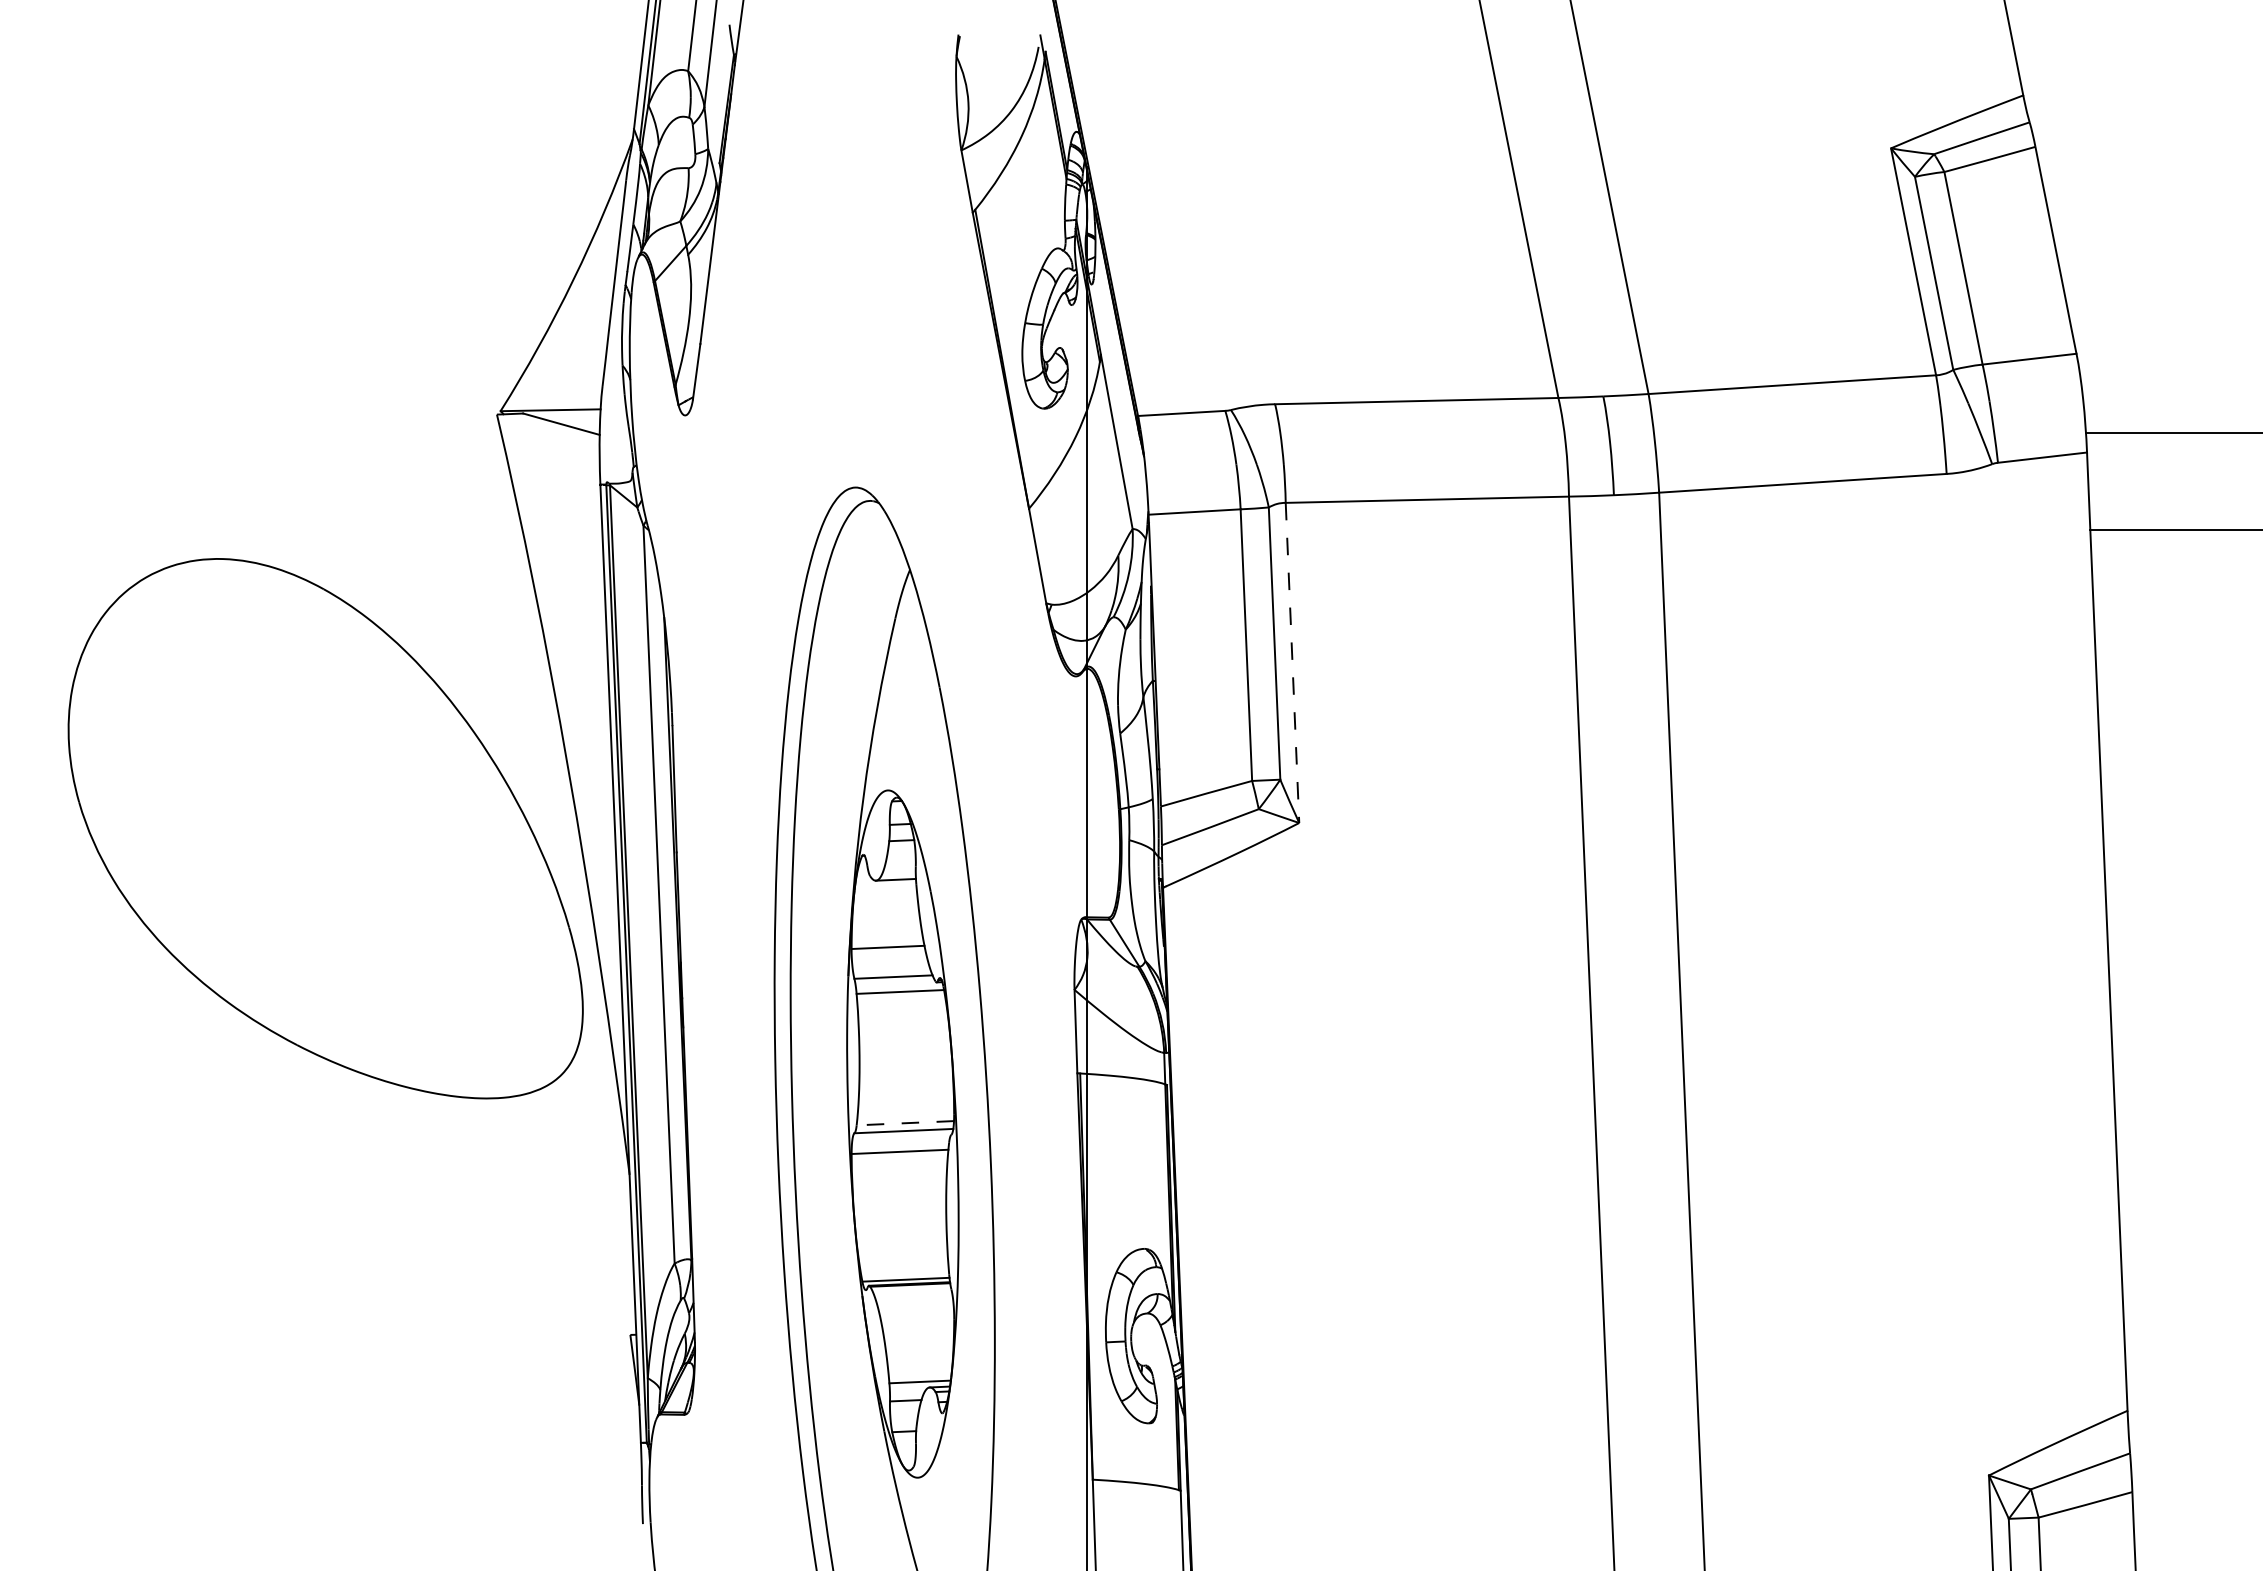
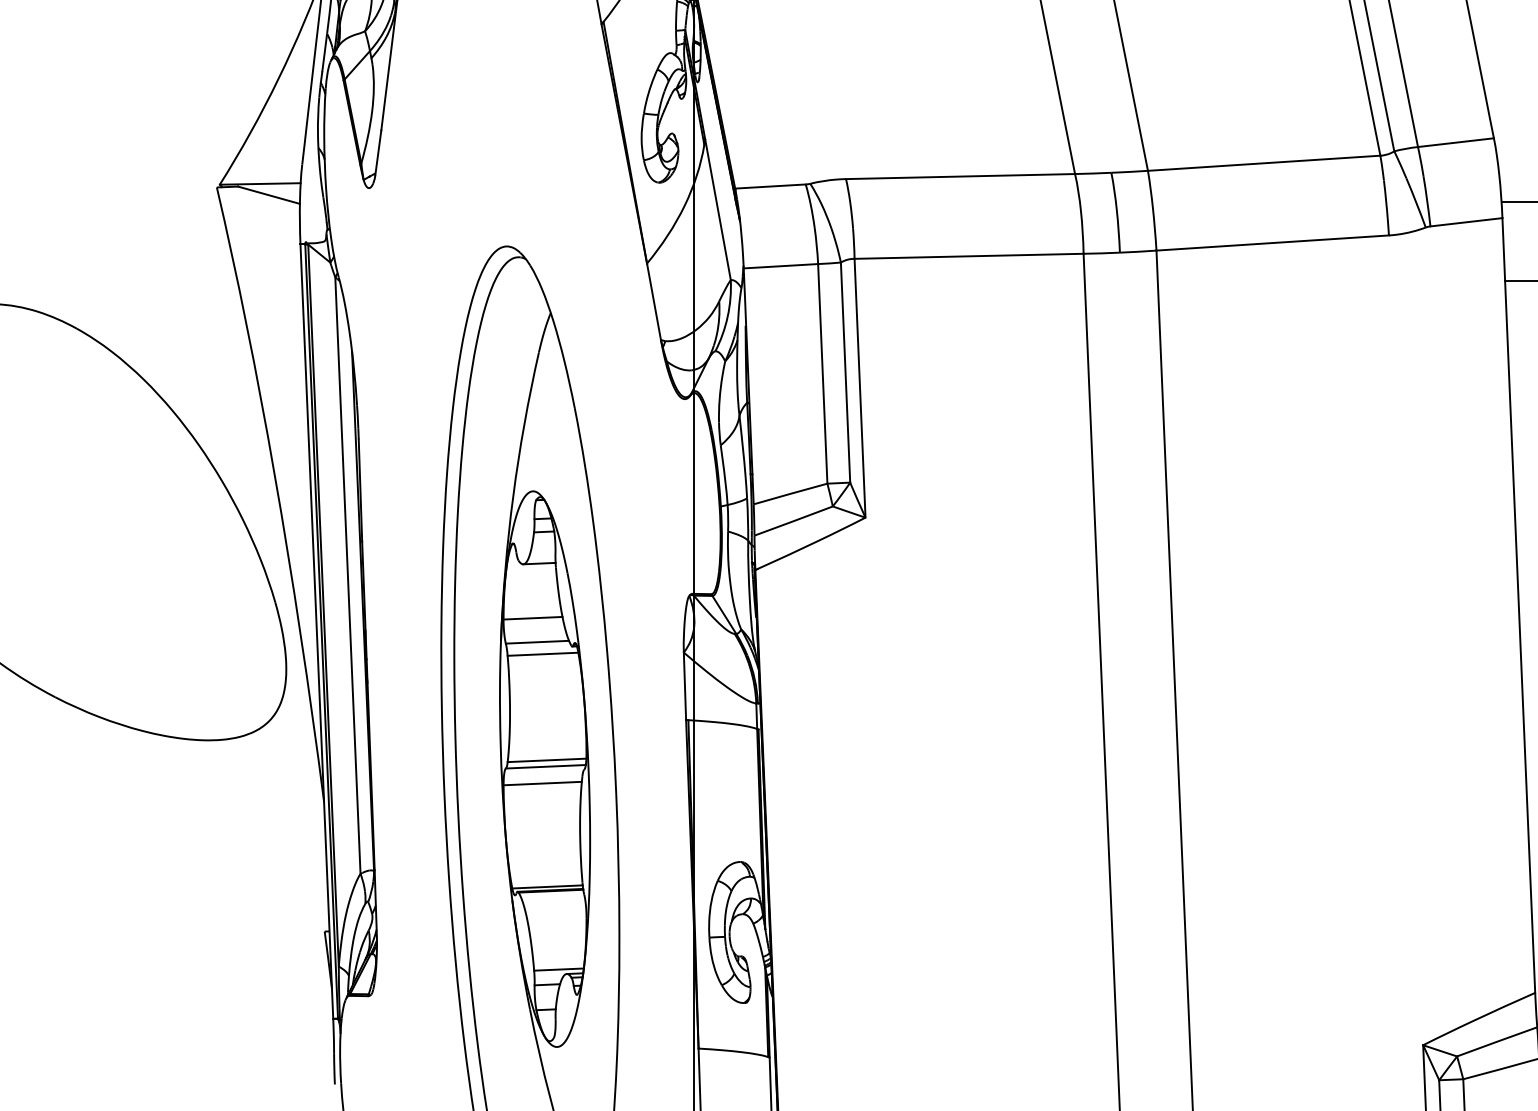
line: (1292, 663) -> (860, 388), dashed -> solid
line: (905, 1123) -> (547, 760), dashed -> solid

